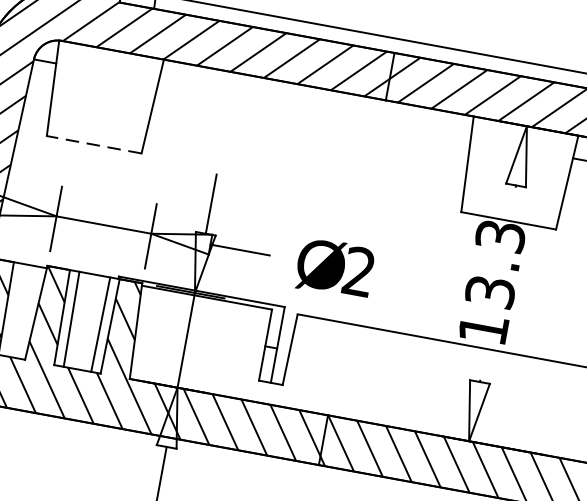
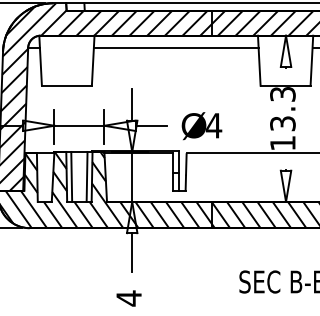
line: (313, 110) -> (175, 47), added
line: (93, 144) -> (66, 85), dashed -> solid
text: (360, 271) -> (214, 125), 2 -> 4

